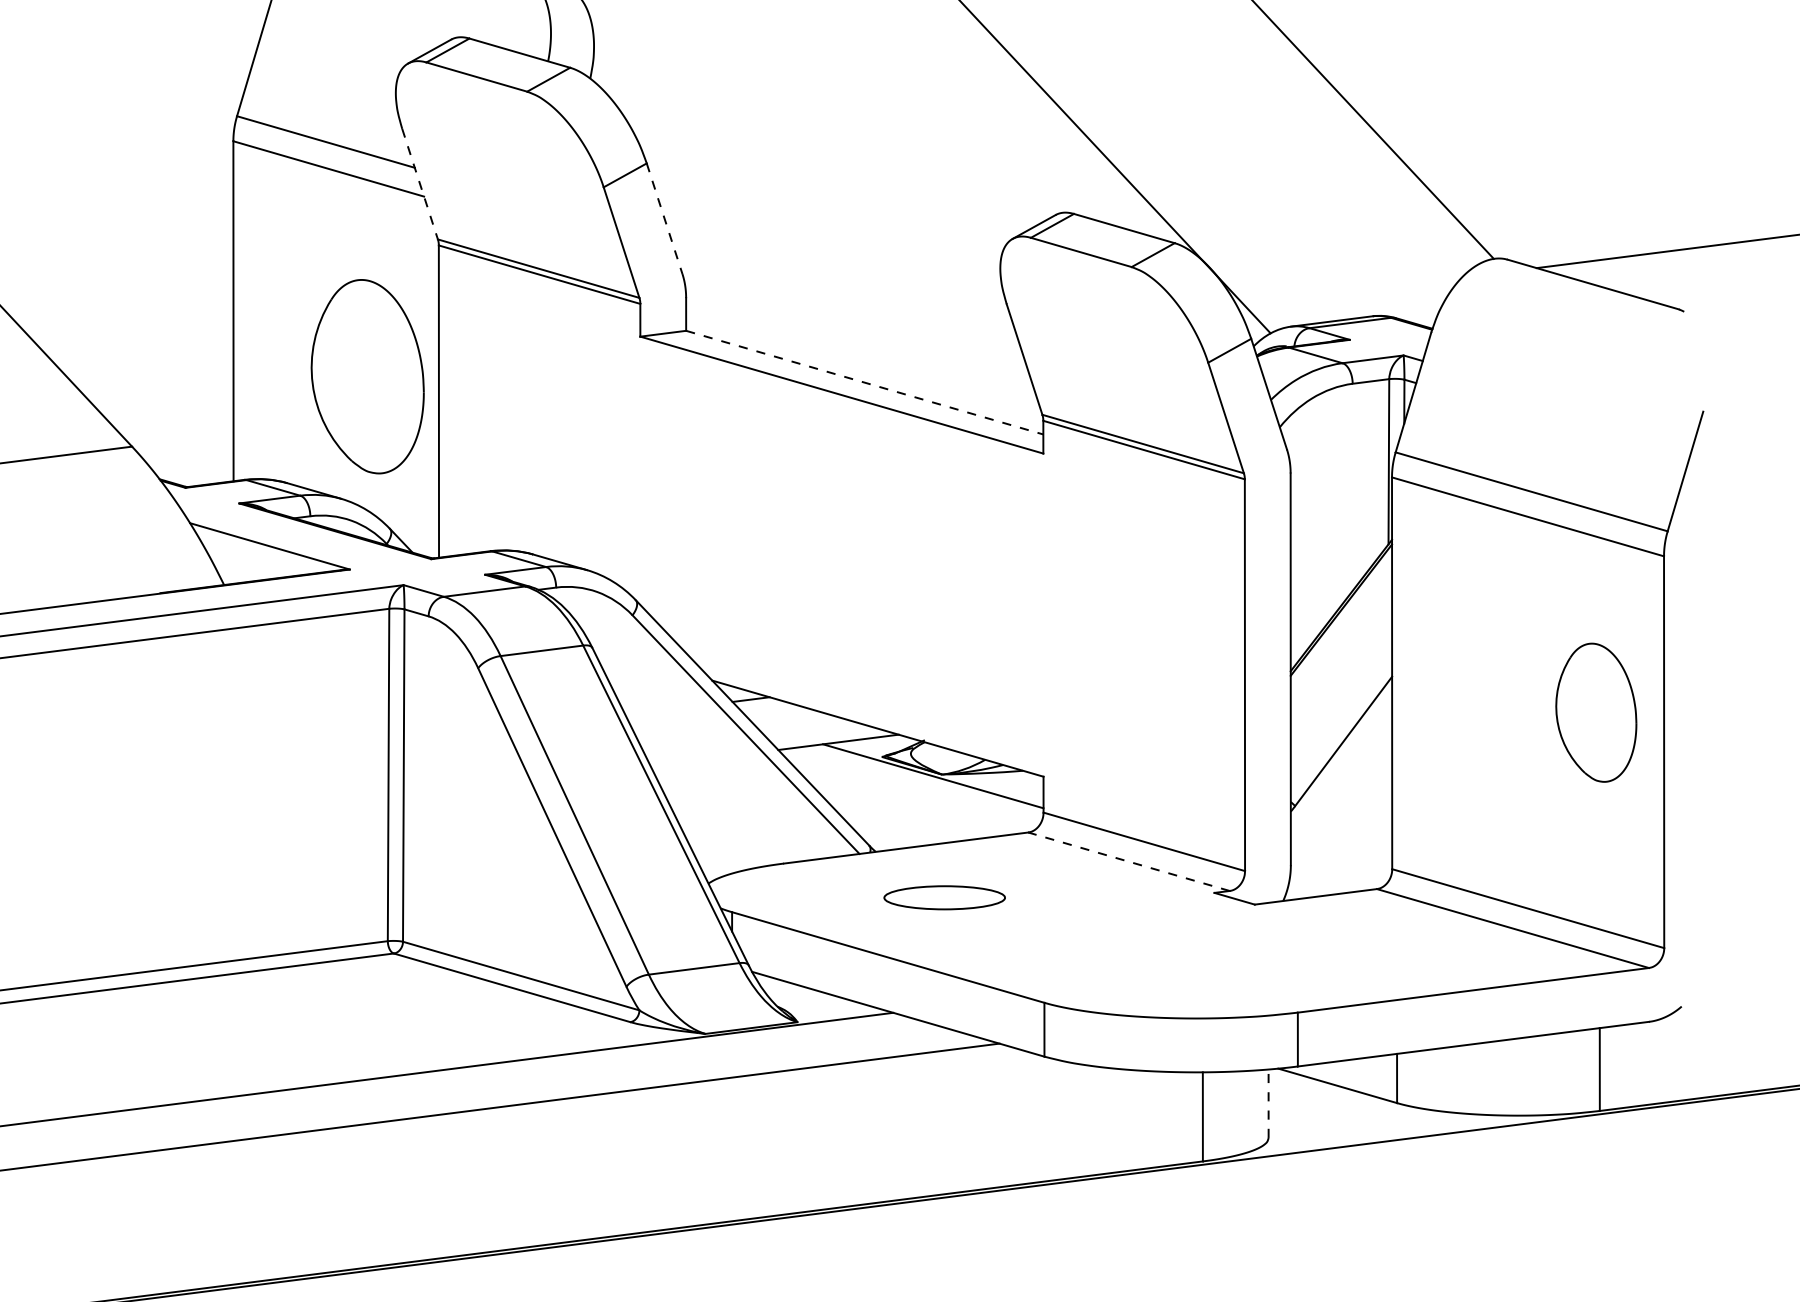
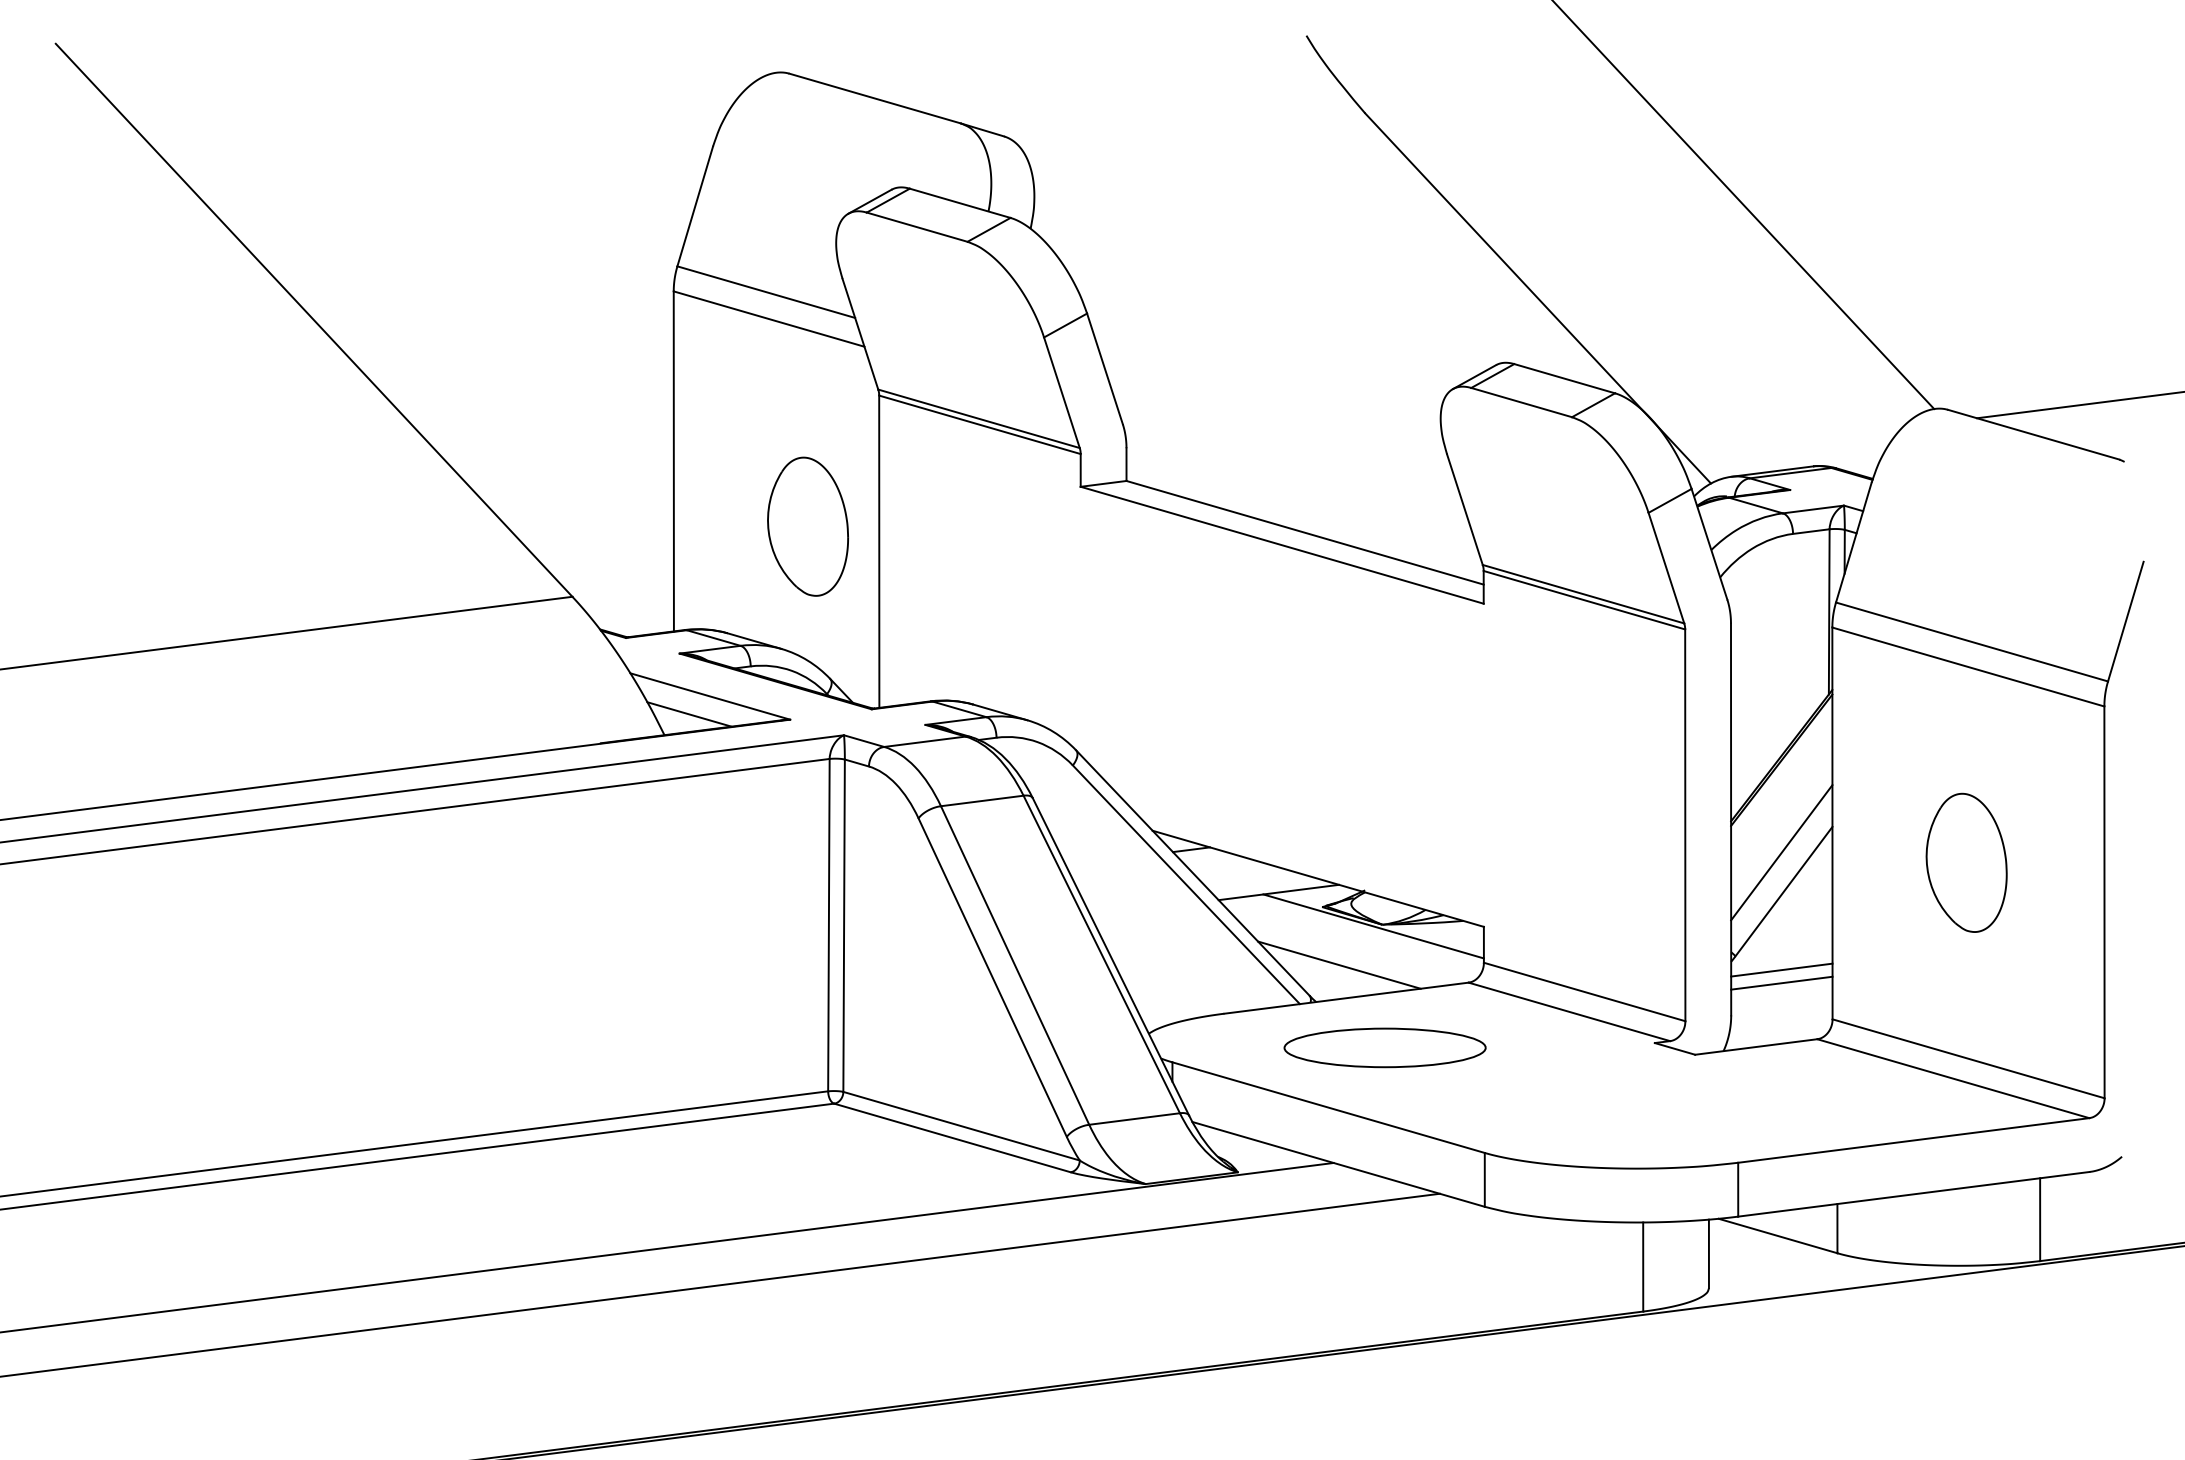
line: (420, 184) -> (860, 334), dashed -> solid
line: (665, 219) -> (1105, 369), dashed -> solid
part: (367, 376) -> (807, 526), size x0.71
line: (865, 382) -> (1305, 532), dashed -> solid
line: (249, 564) -> (689, 714), added
line: (1341, 702) -> (1781, 852), added
part: (1596, 712) -> (1966, 862), moved
line: (899, 814) -> (1339, 964), added
line: (1341, 819) -> (1781, 969), added
line: (1341, 832) -> (1781, 982), added
line: (1129, 861) -> (1569, 1011), dashed -> solid
part: (944, 897) -> (1384, 1047), size x1.67
line: (1268, 1103) -> (1708, 1253), dashed -> solid

